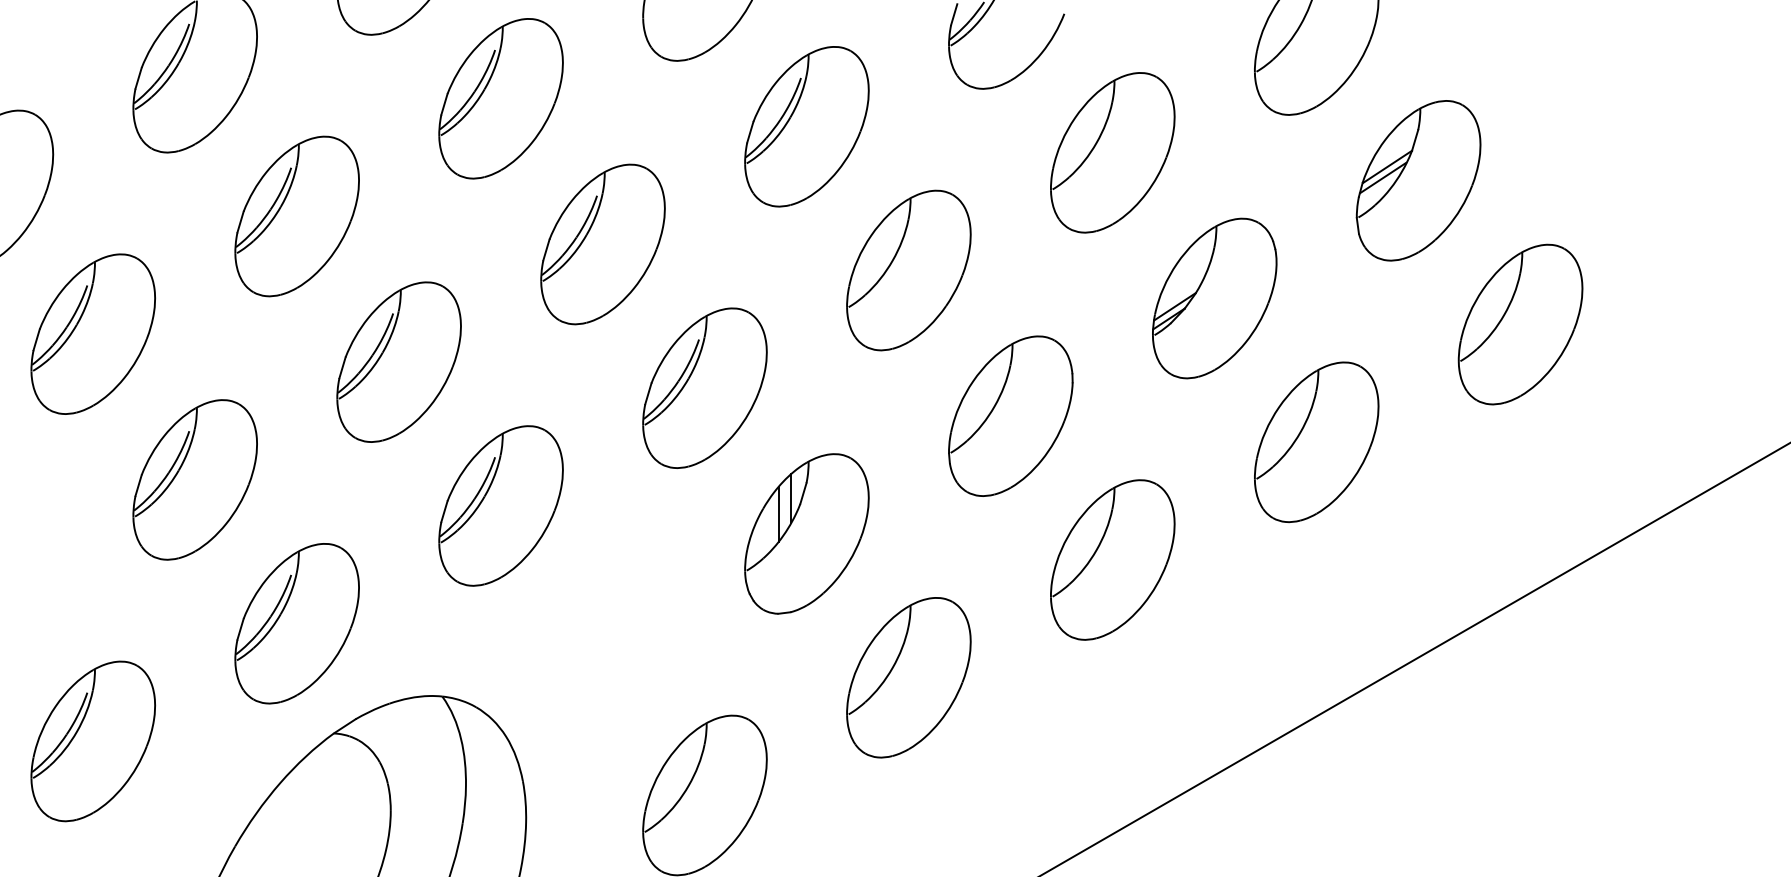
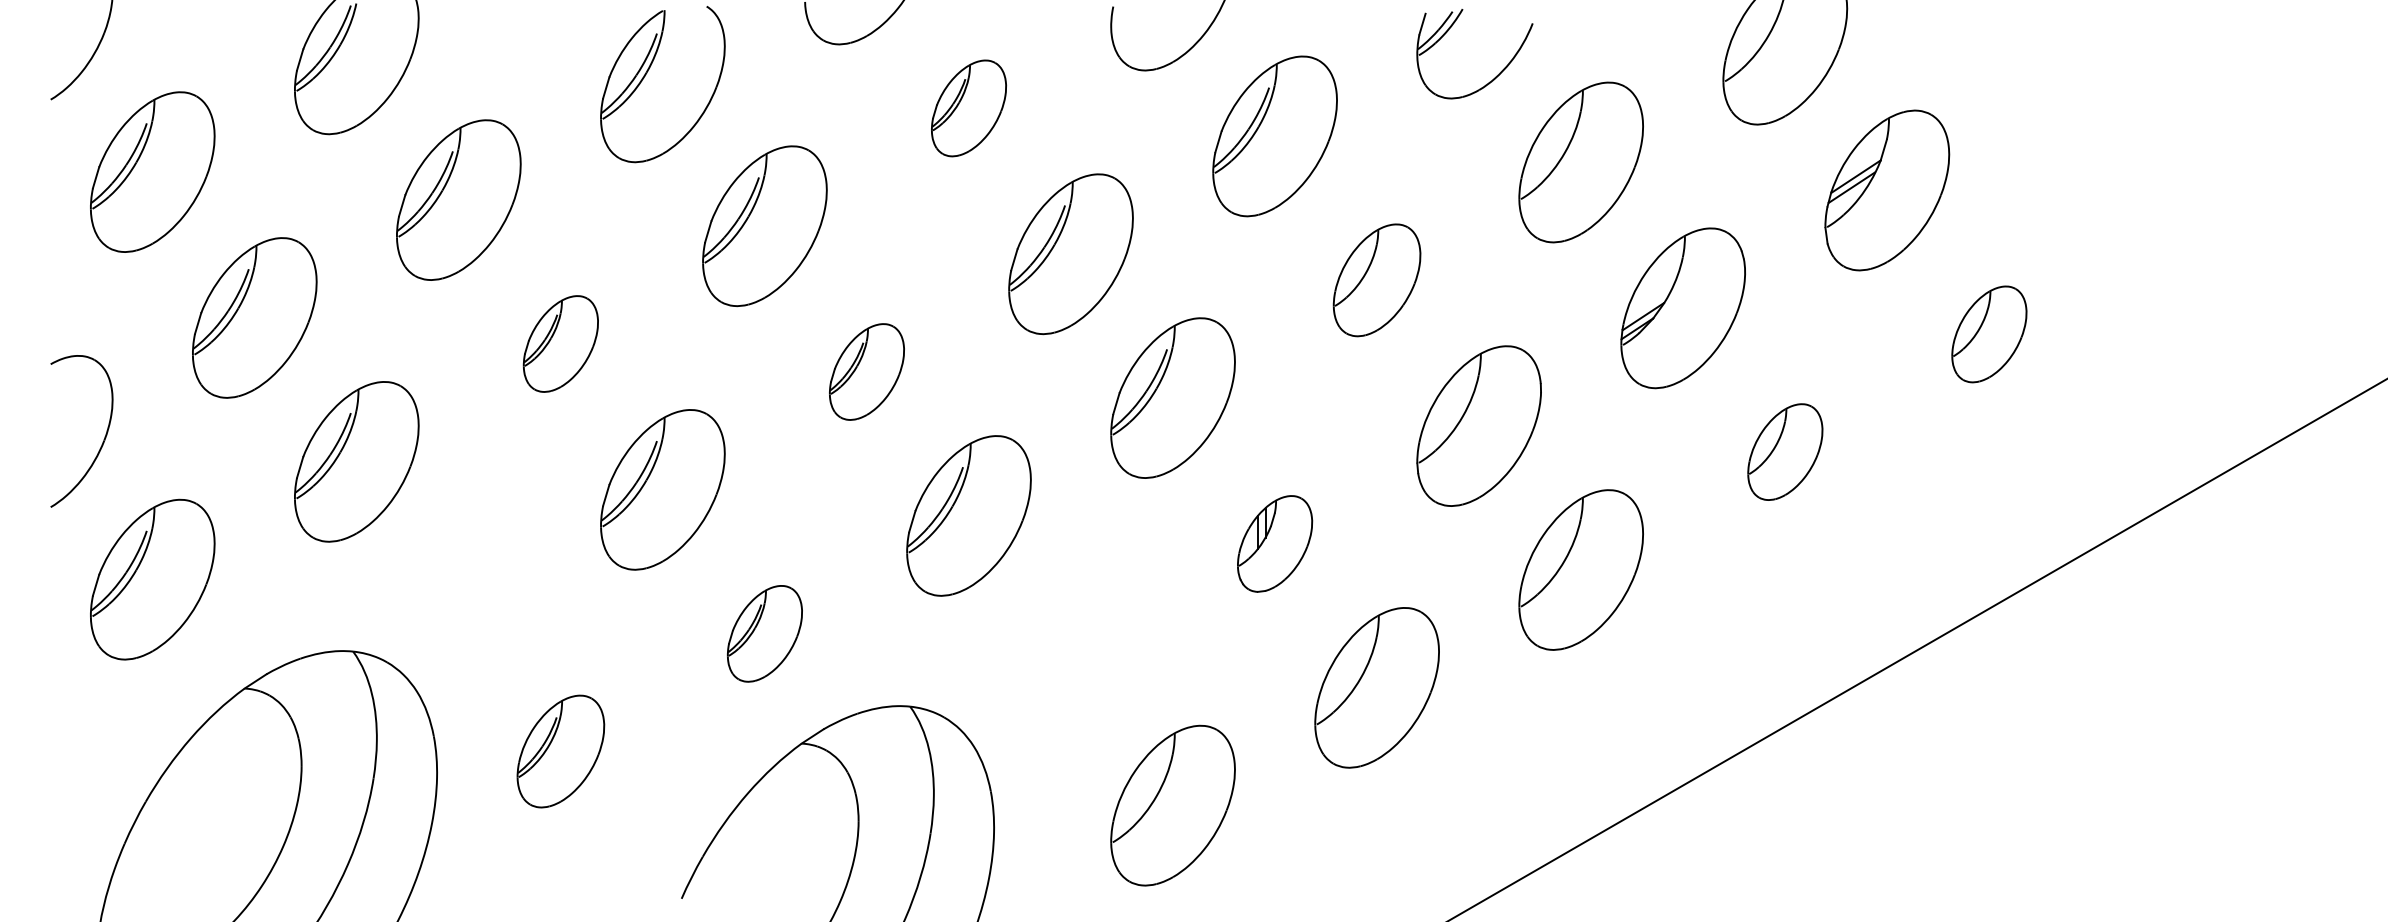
part: (500, 98) -> (968, 108), size x0.6
part: (908, 270) -> (1376, 280), size x0.7
part: (1520, 324) -> (1989, 334), size x0.6
part: (92, 333) -> (560, 343), size x0.6
part: (398, 361) -> (866, 371), size x0.6
part: (1316, 441) -> (1785, 451), size x0.6
part: (806, 533) -> (1274, 543), size x0.6
part: (296, 623) -> (764, 633), size x0.6
part: (92, 741) -> (560, 751), size x0.7

